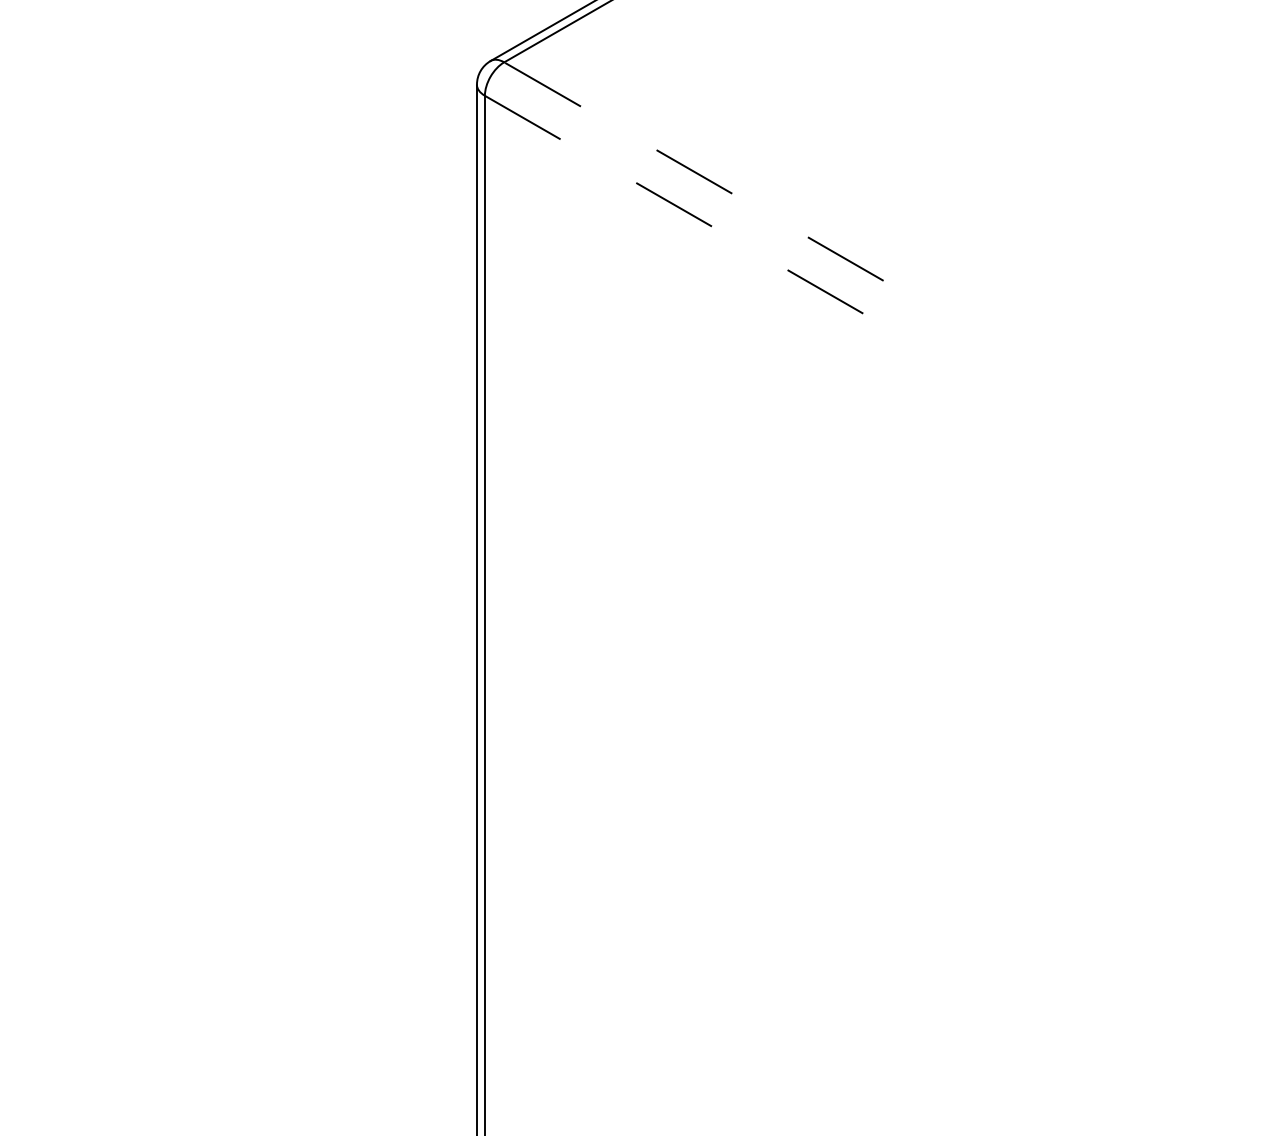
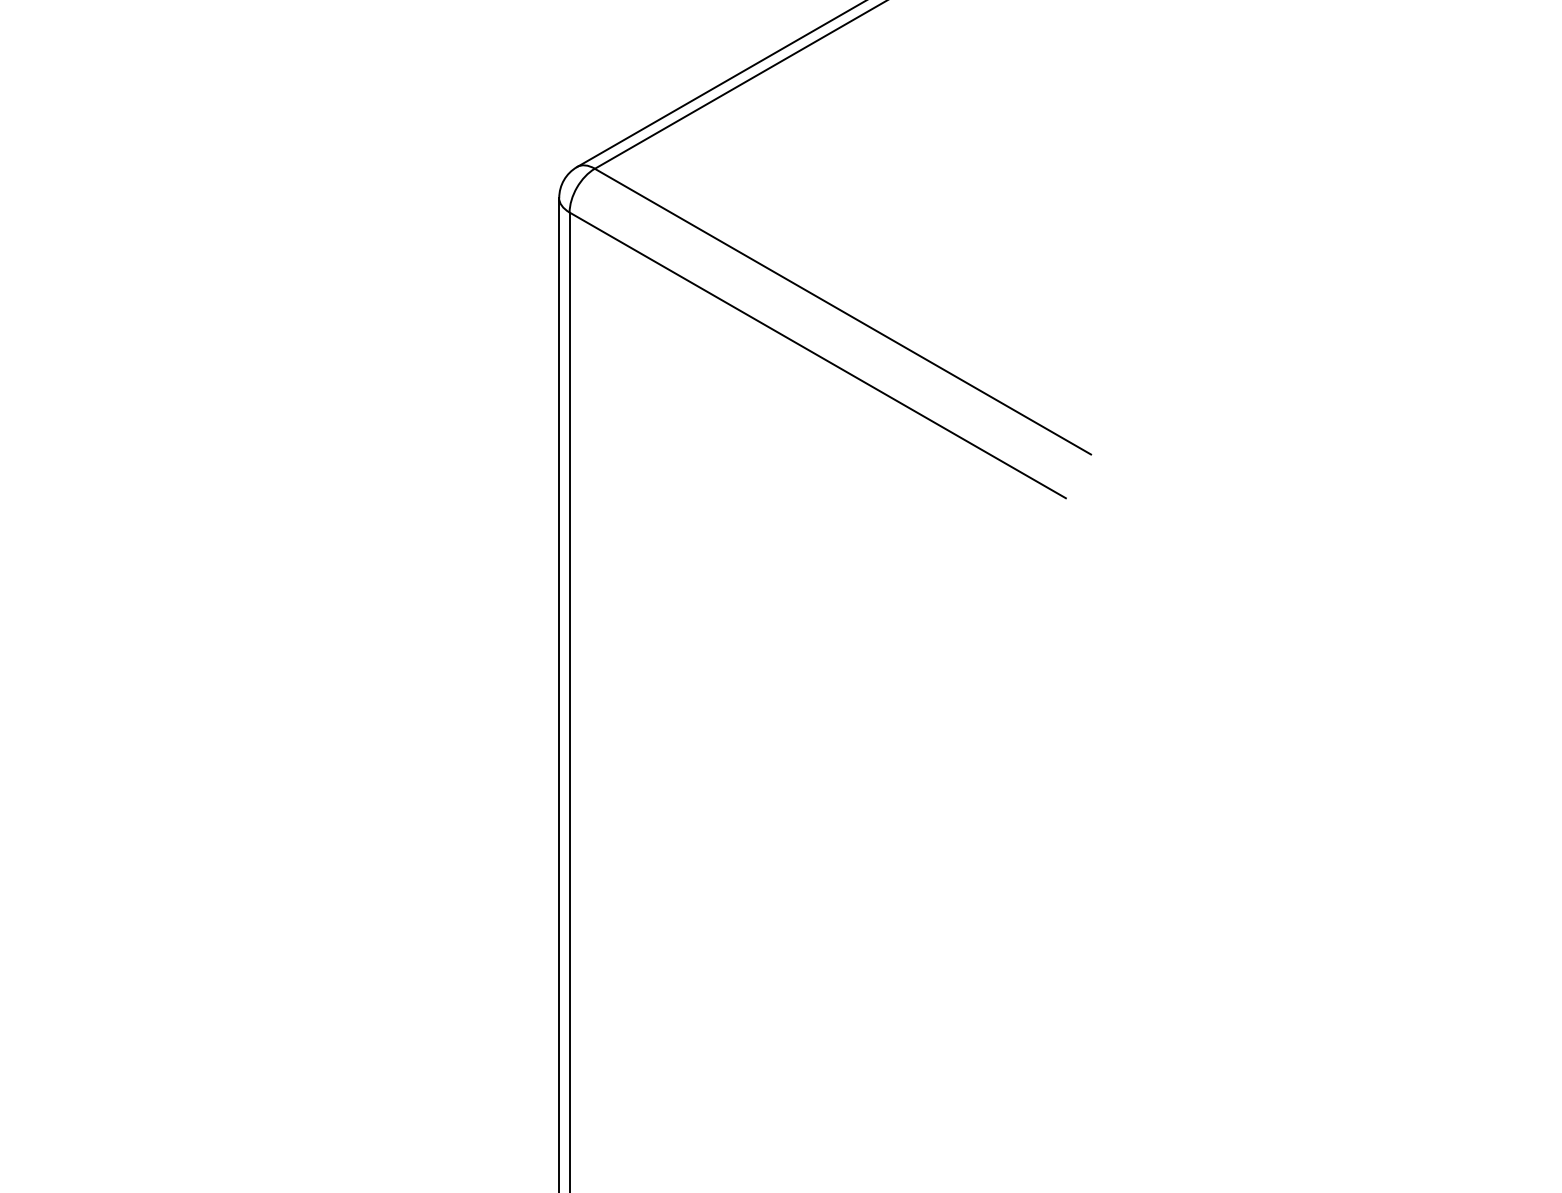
line: (693, 171) -> (842, 311), dashed -> solid
line: (674, 205) -> (817, 355), dashed -> solid

